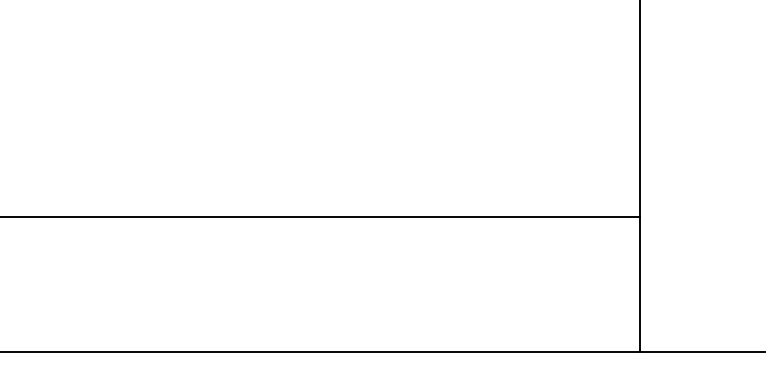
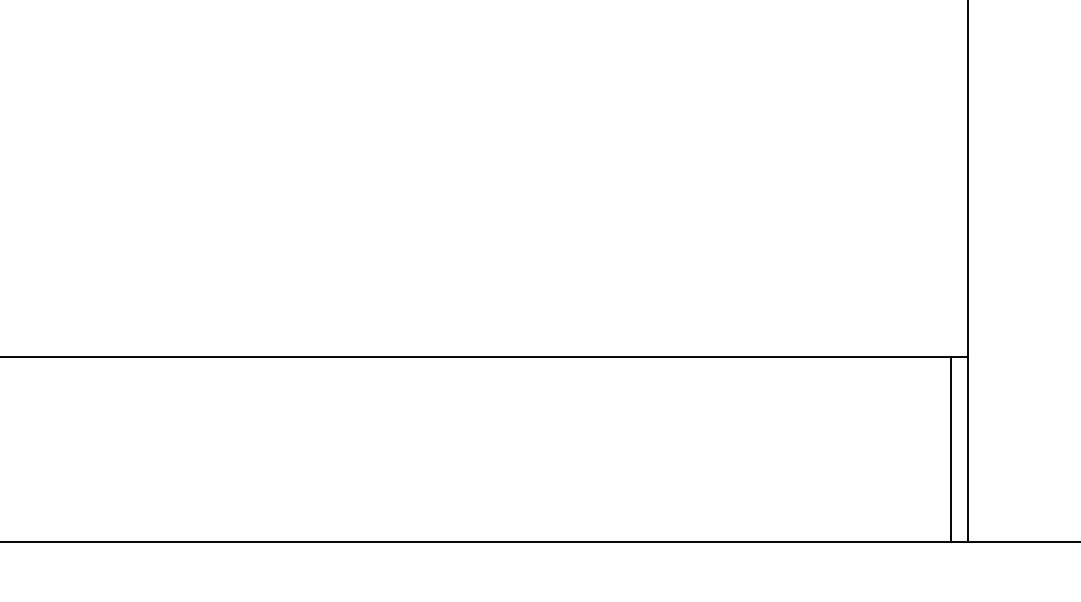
line: (627, 283) -> (950, 448), added

